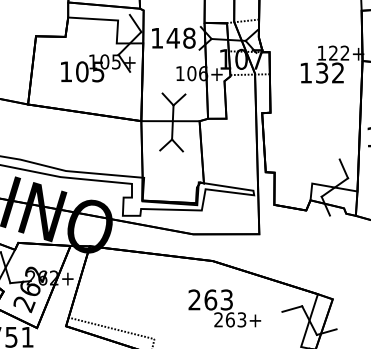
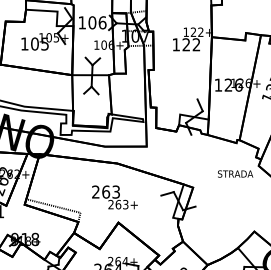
text: (181, 37) -> (97, 22), 148 -> 106
text: (322, 72) -> (186, 44), 132 -> 122
text: (224, 308) -> (114, 197), moved

